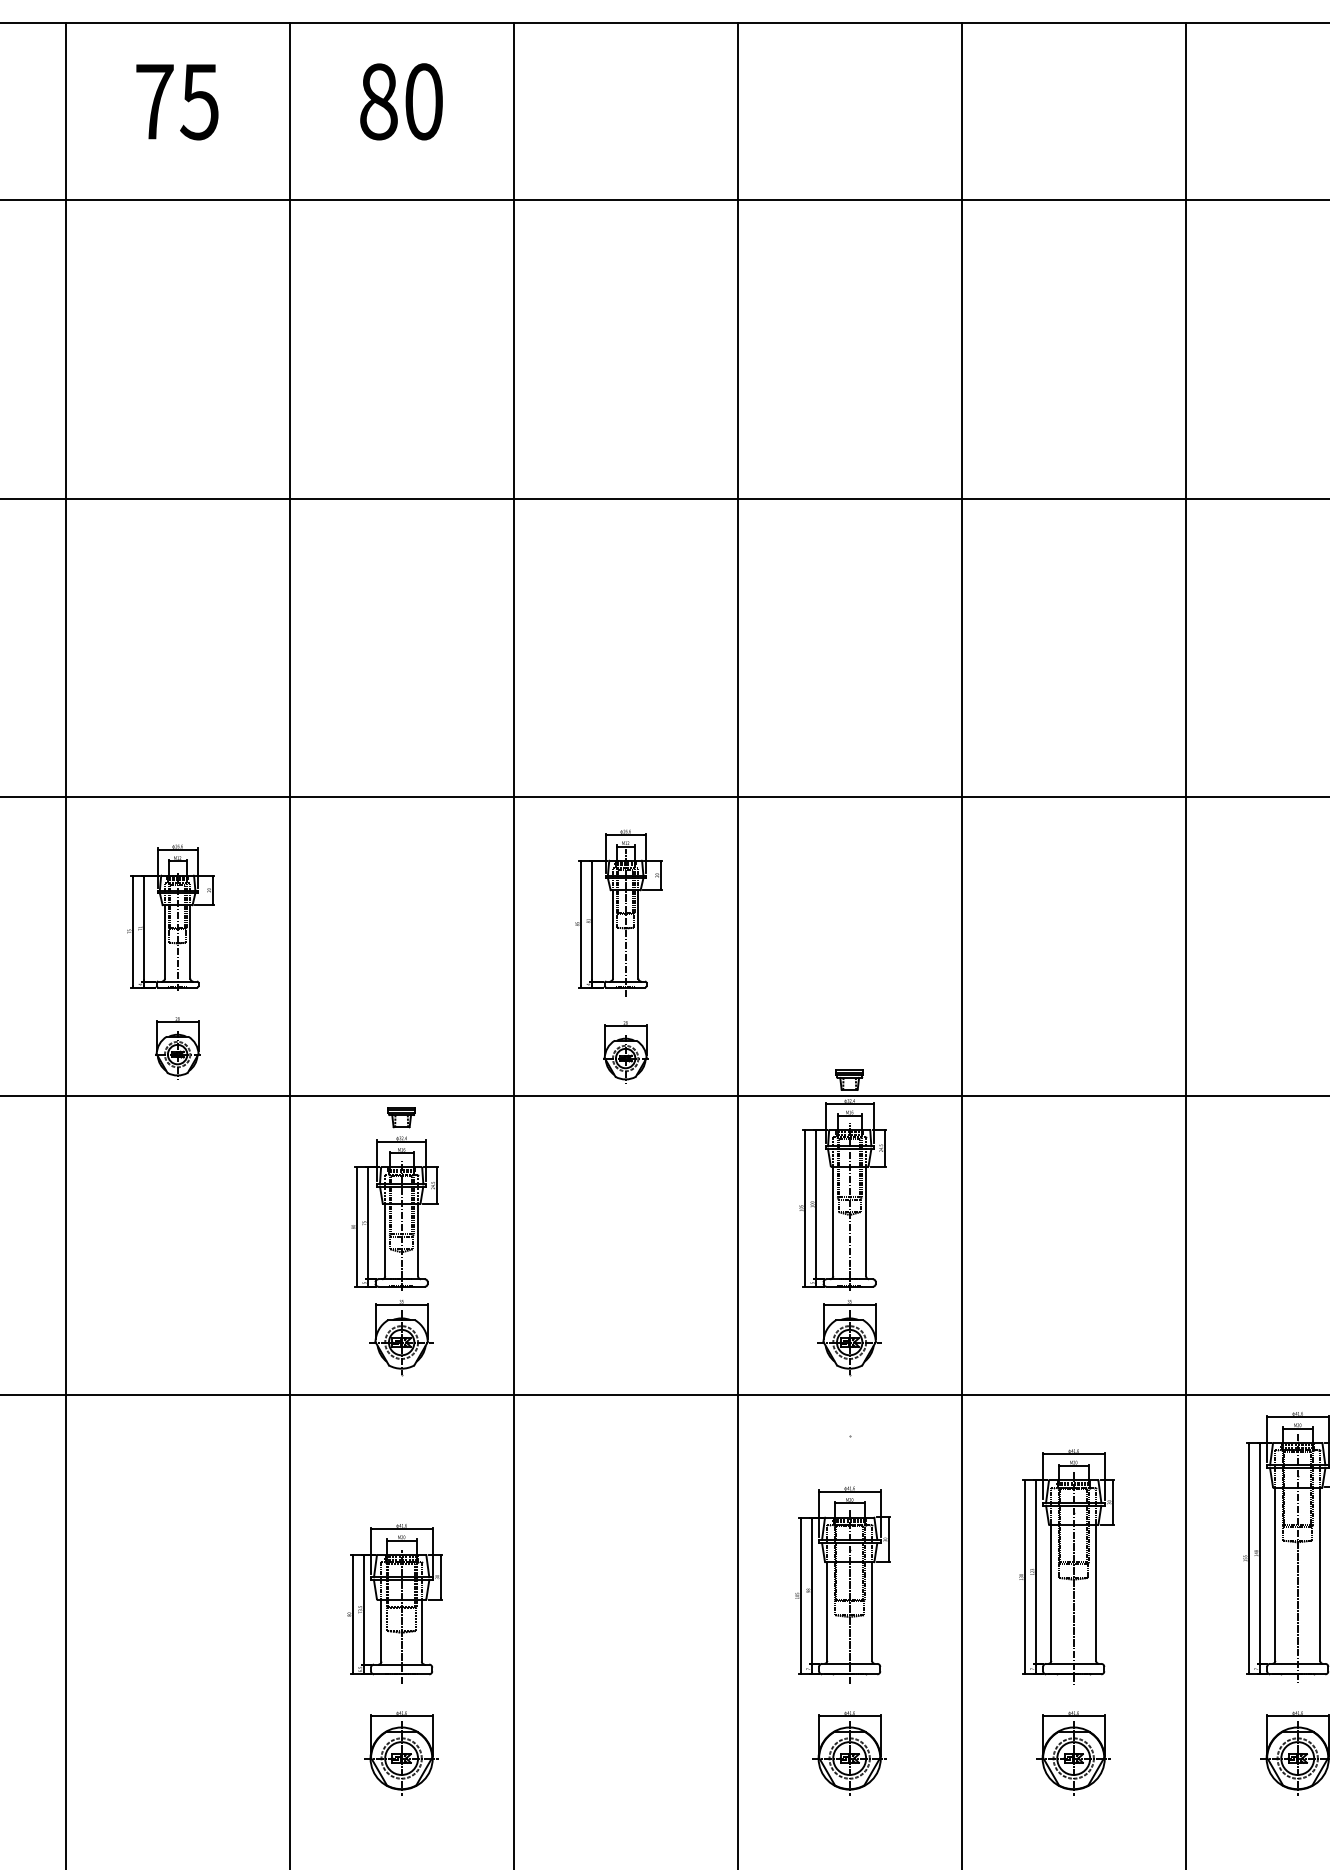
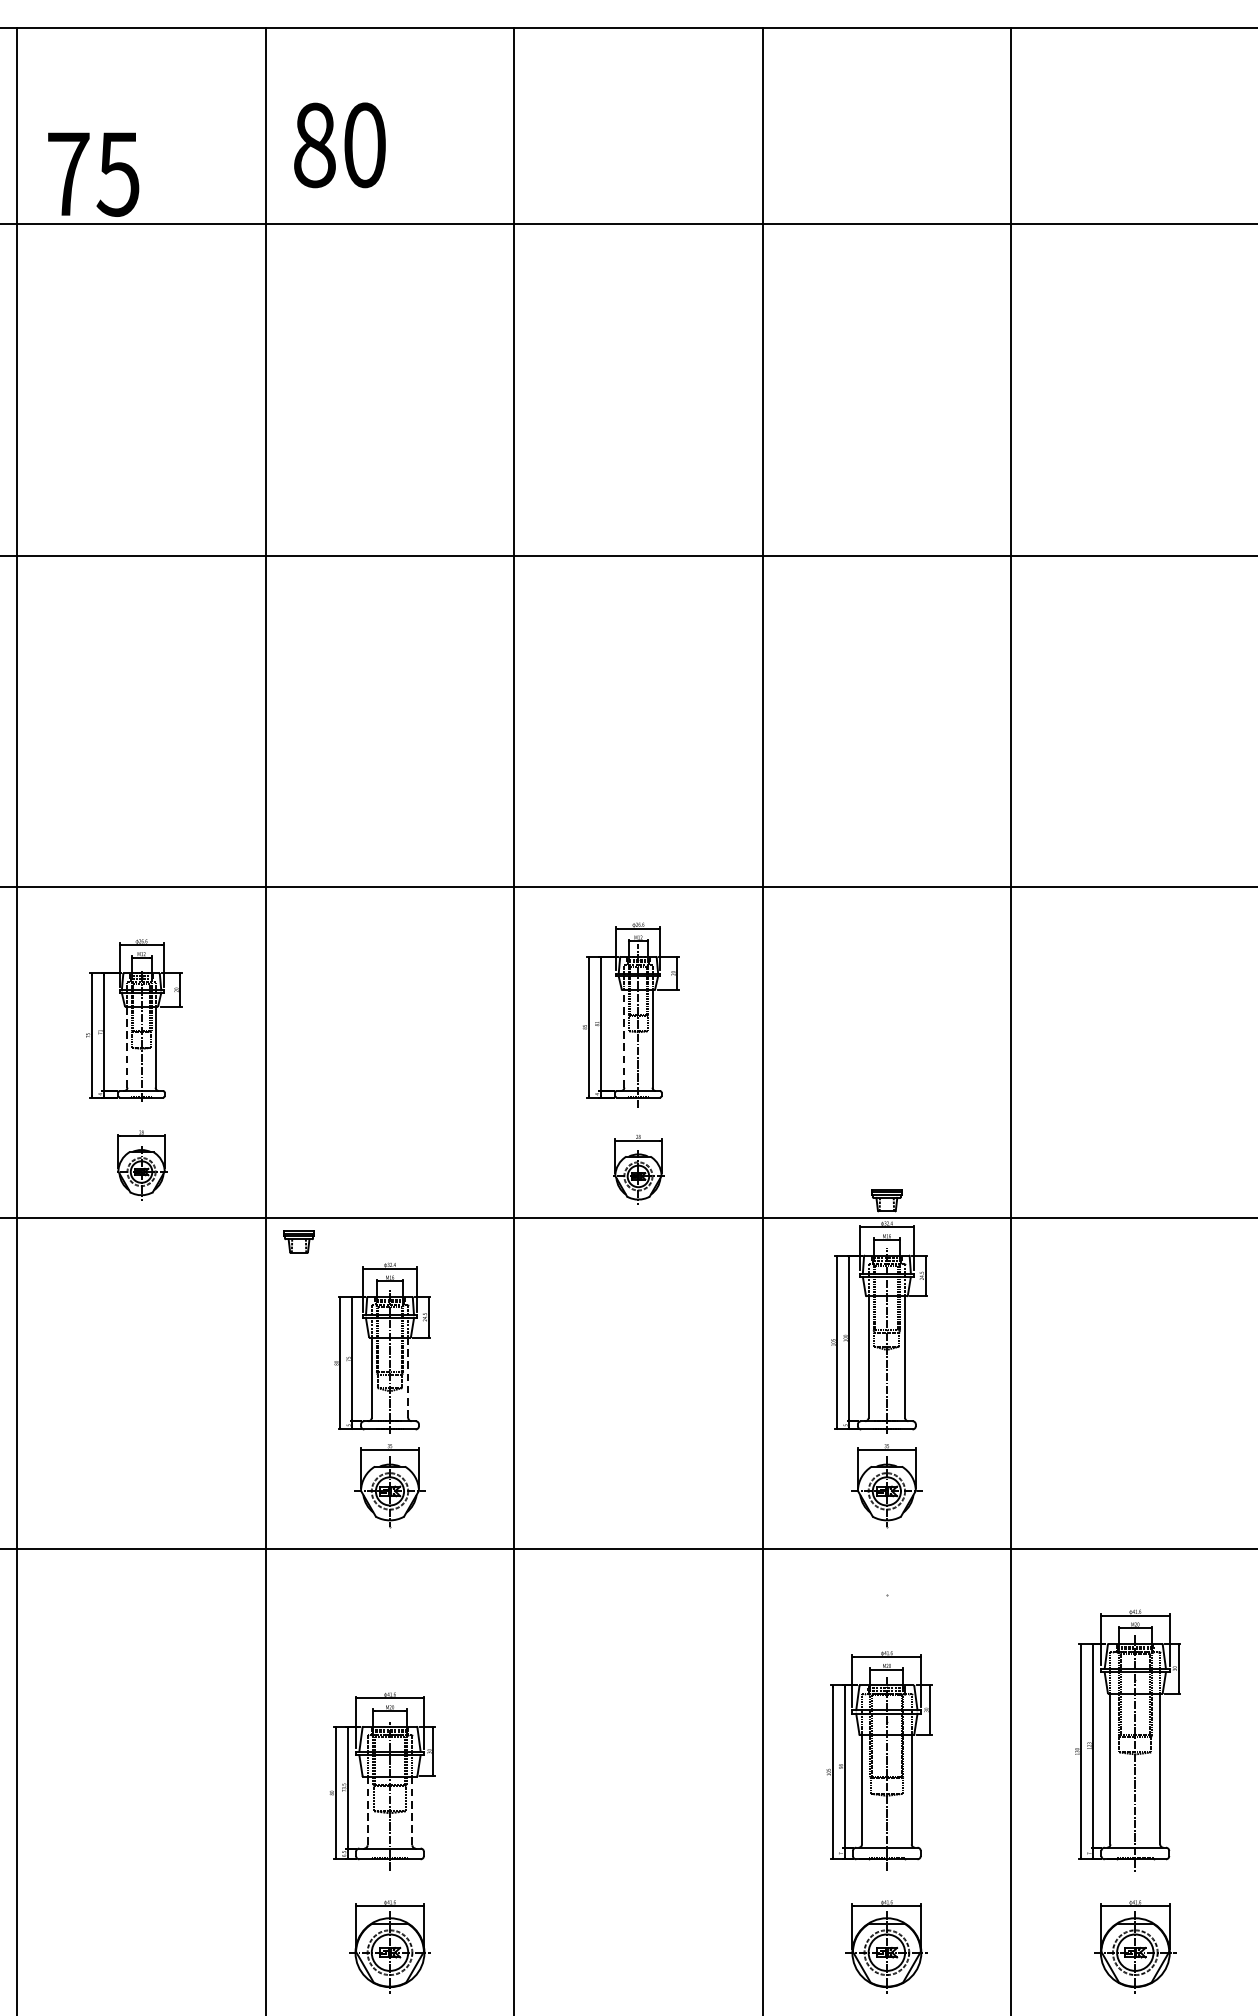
text: (401, 101) -> (339, 144), moved
text: (177, 102) -> (93, 174), moved
line: (612, 934) -> (623, 1038), solid -> dashed
line: (164, 941) -> (127, 1046), solid -> dashed
part: (401, 1117) -> (298, 1241), moved
line: (418, 1239) -> (408, 1377), solid -> dashed
line: (381, 1630) -> (367, 1810), solid -> dashed
line: (421, 1630) -> (412, 1810), solid -> dashed

